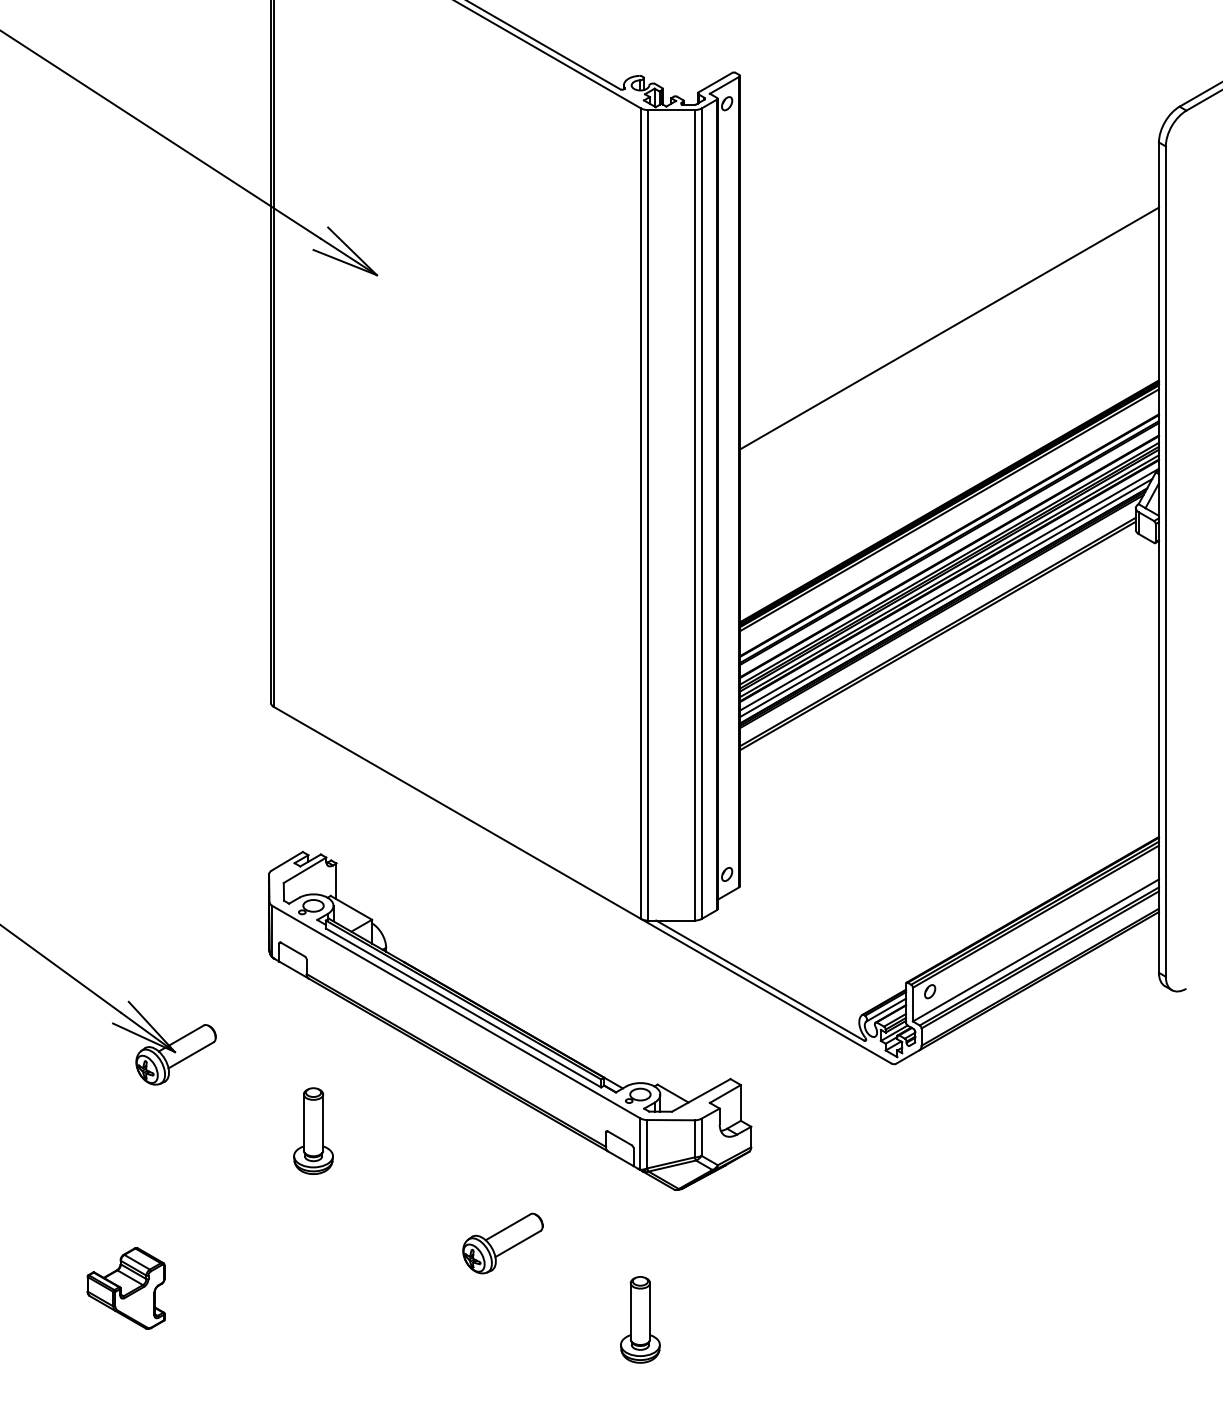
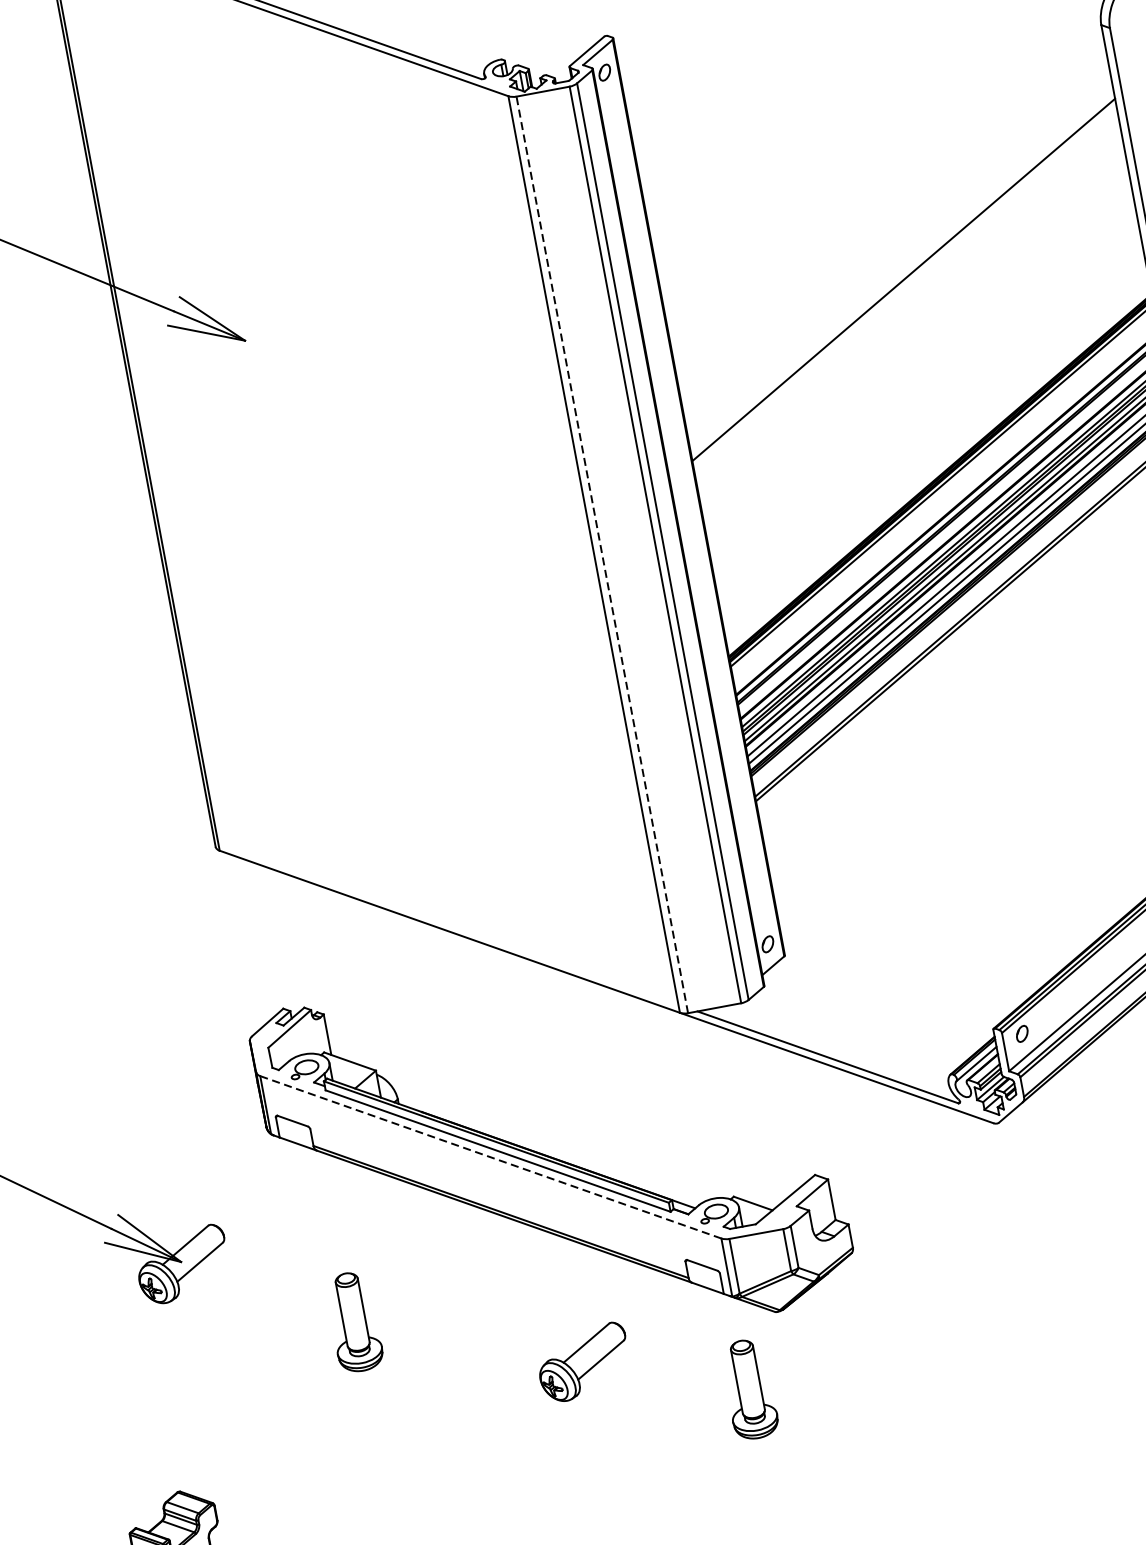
line: (647, 514) -> (601, 554), solid -> dashed
line: (456, 1012) -> (491, 1157), solid -> dashed
part: (502, 1243) -> (583, 1362), moved
part: (640, 1319) -> (749, 1389), moved

